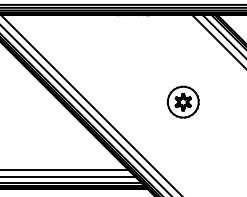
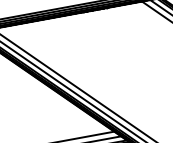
part: (182, 101) -> (146, 70), removed

